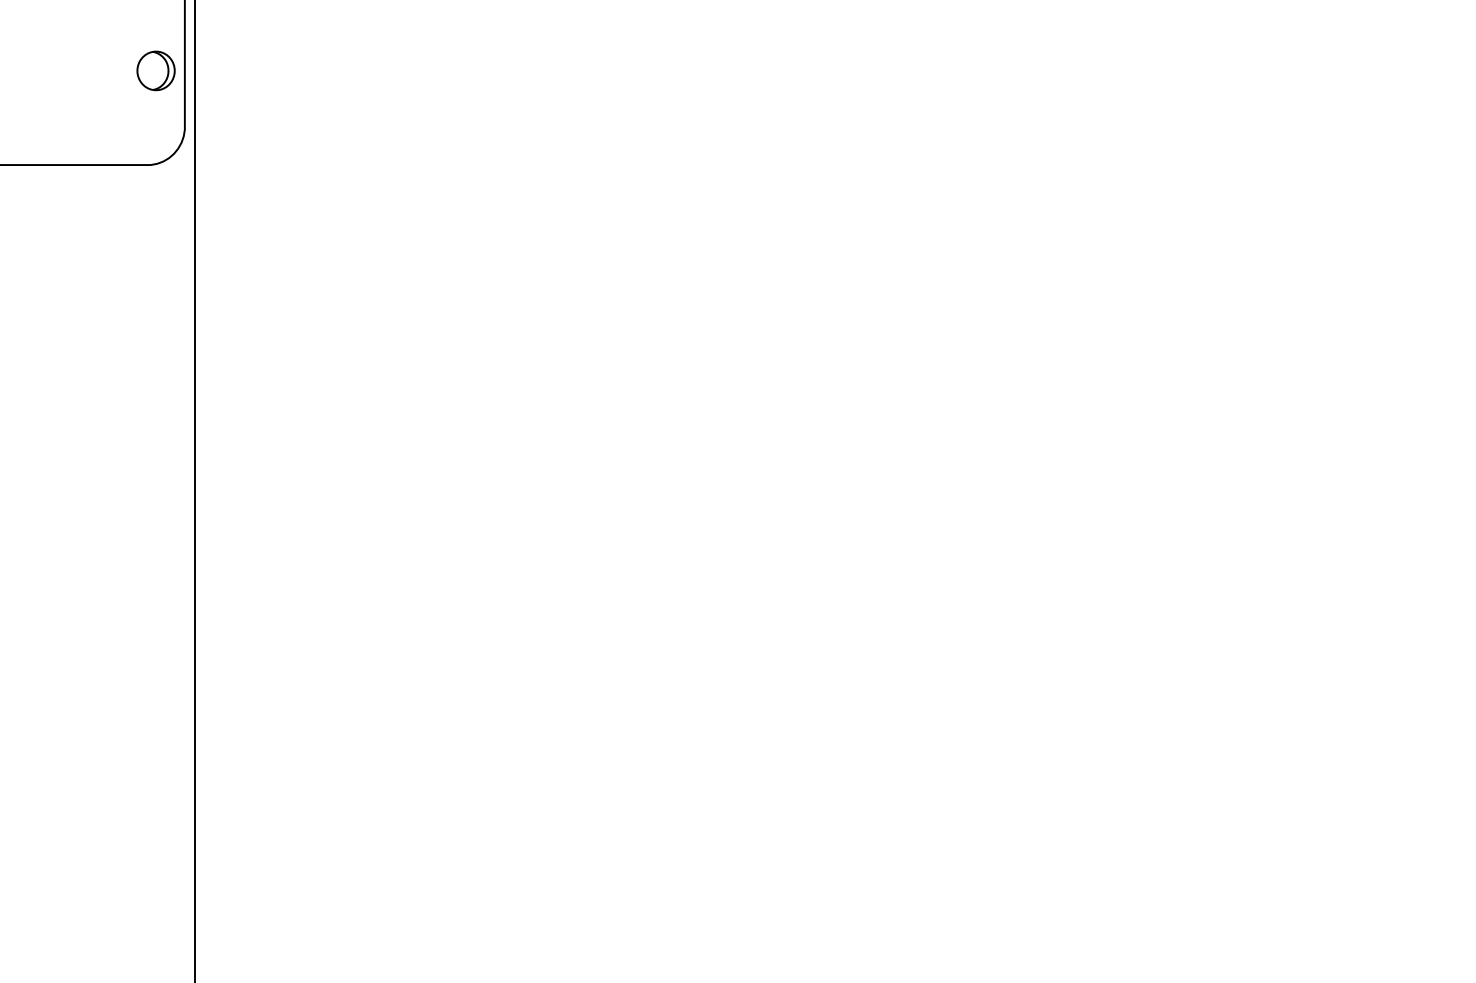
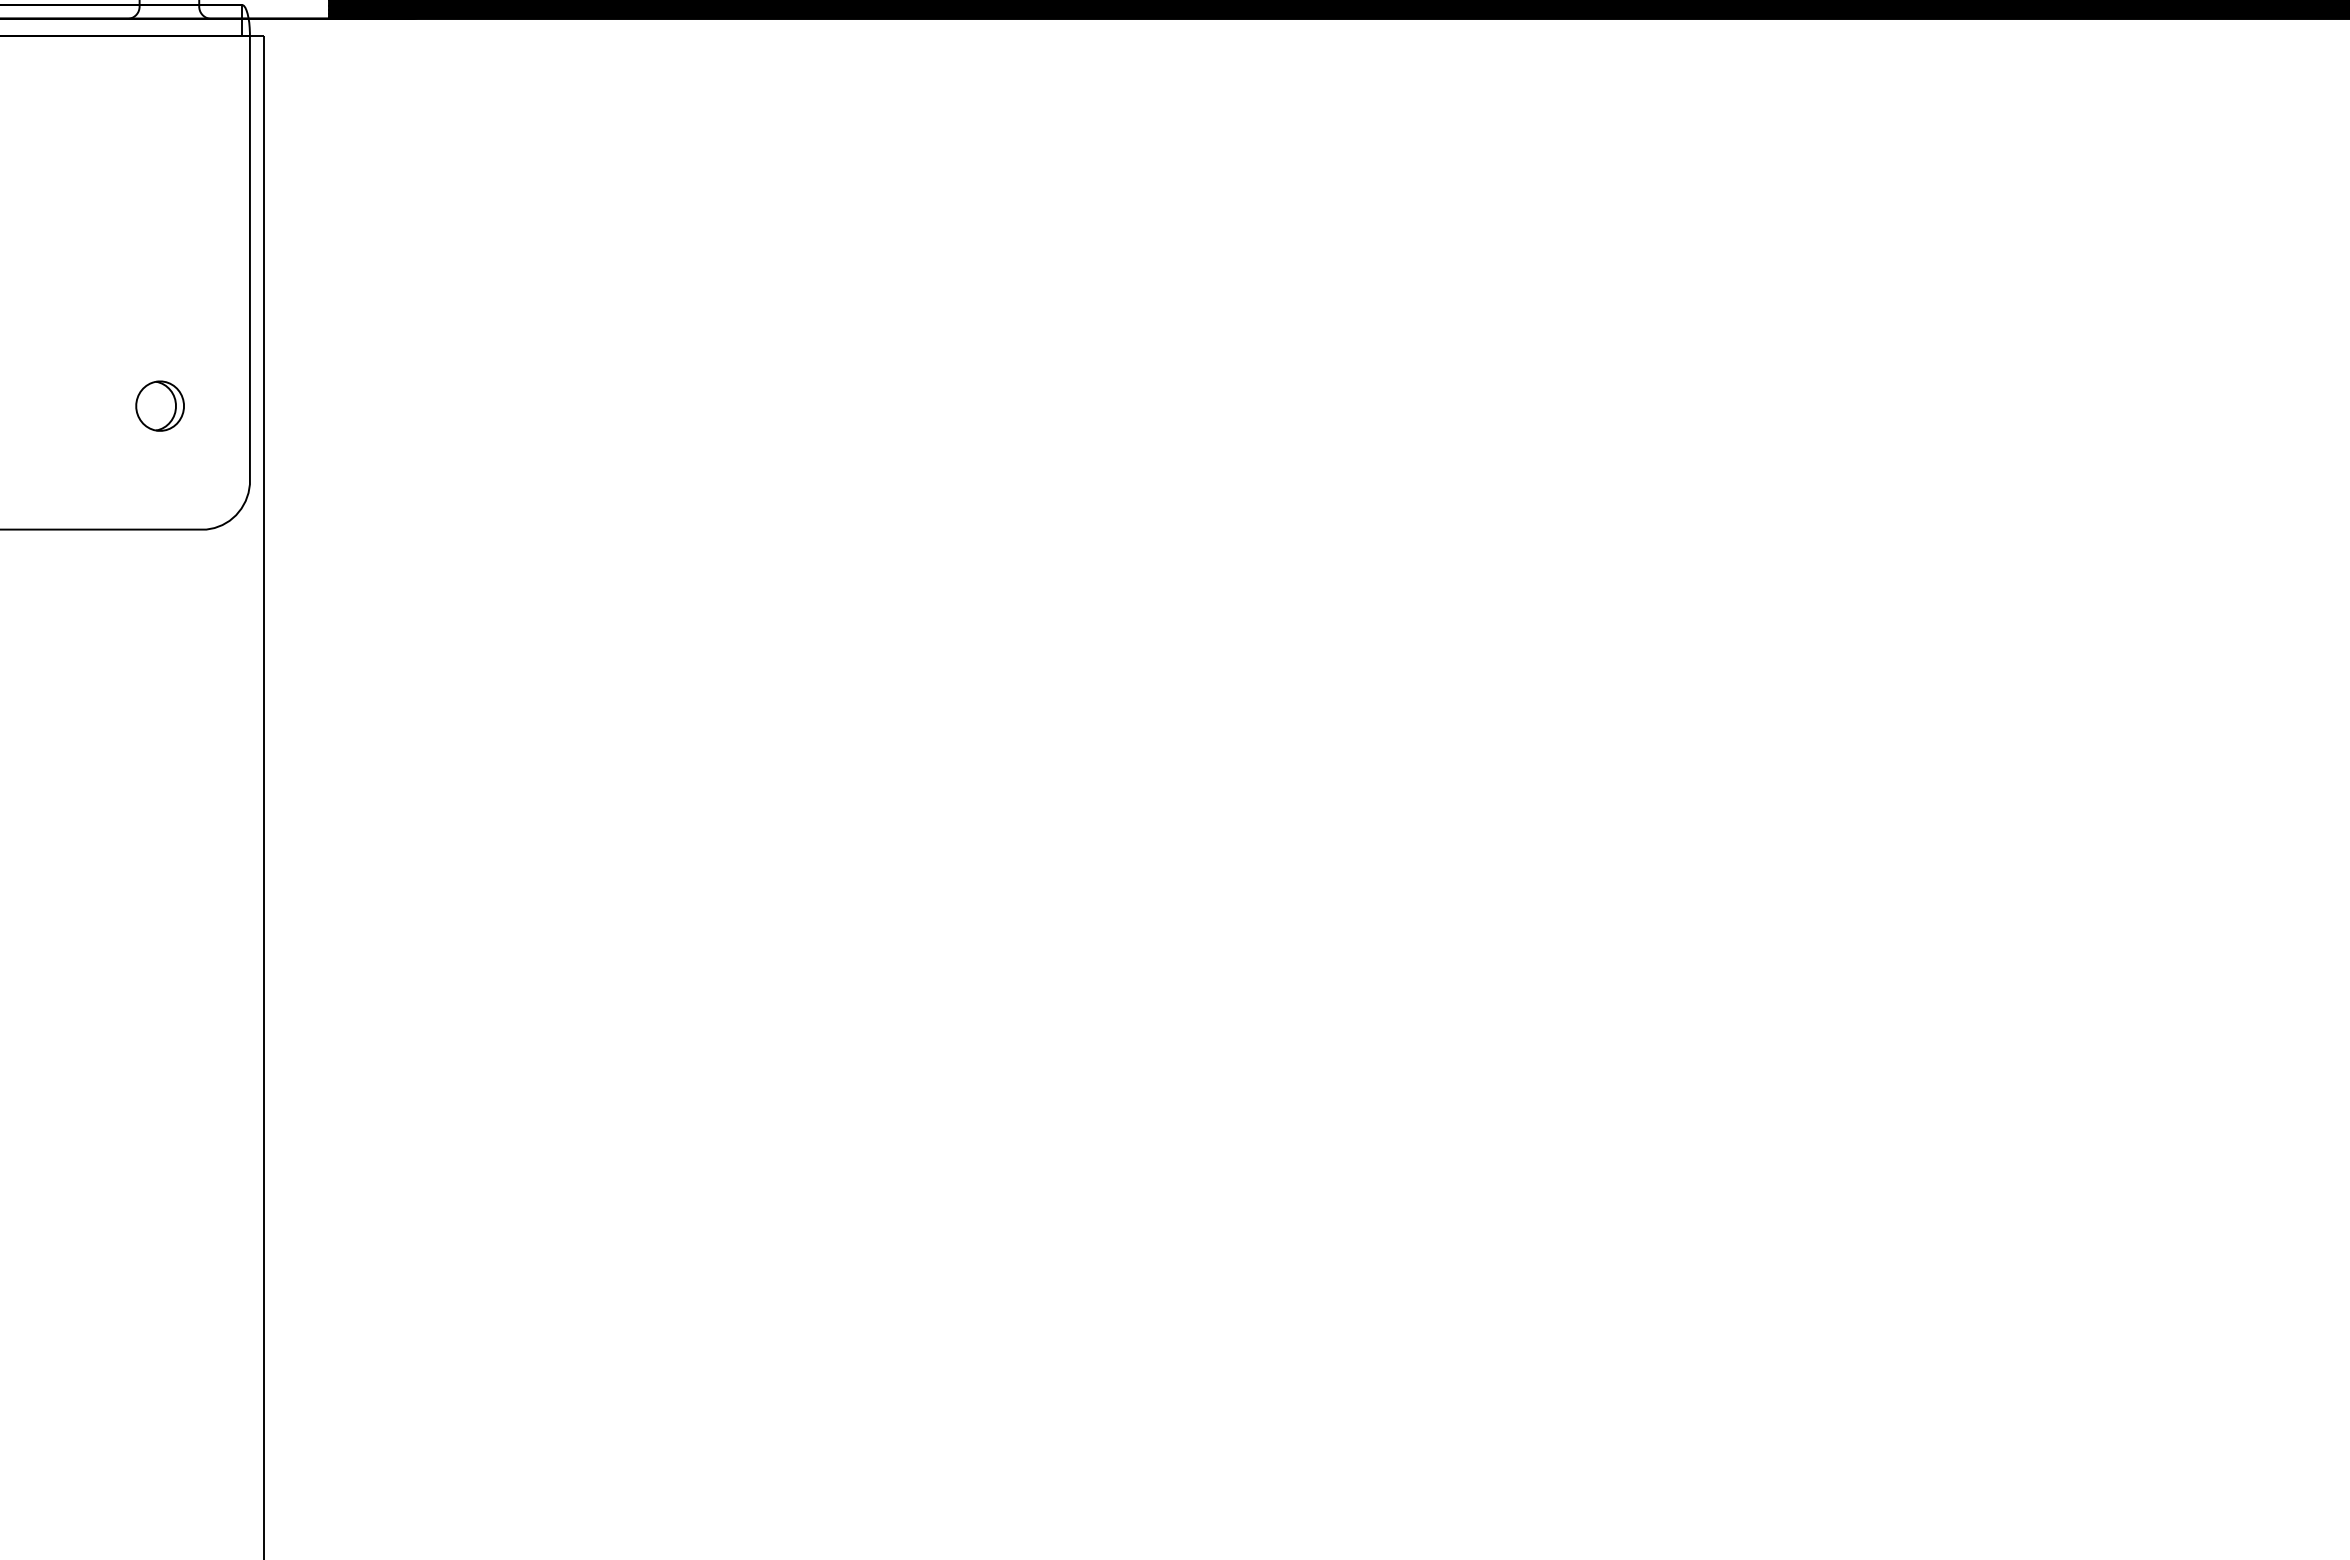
part: (155, 70) -> (159, 405), moved

